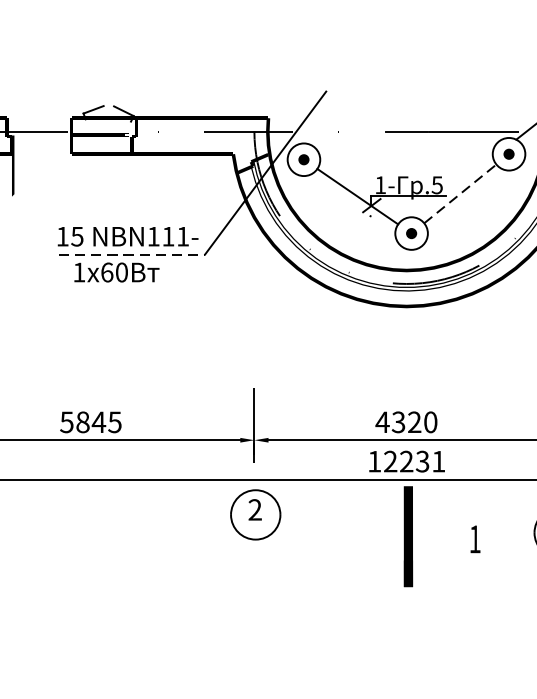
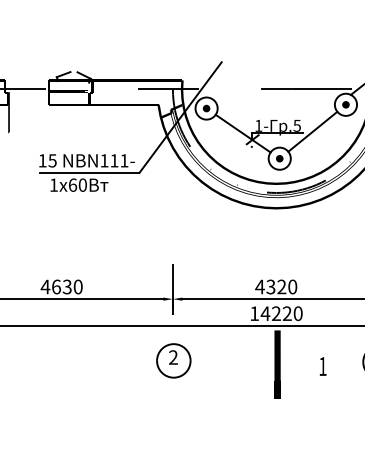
line: (459, 193) -> (312, 131), dashed -> solid
line: (131, 253) -> (89, 172), dashed -> solid
text: (90, 421) -> (61, 286), 5845 -> 4630
text: (414, 461) -> (281, 313), 12231 -> 14220
part: (255, 514) -> (173, 360), moved

